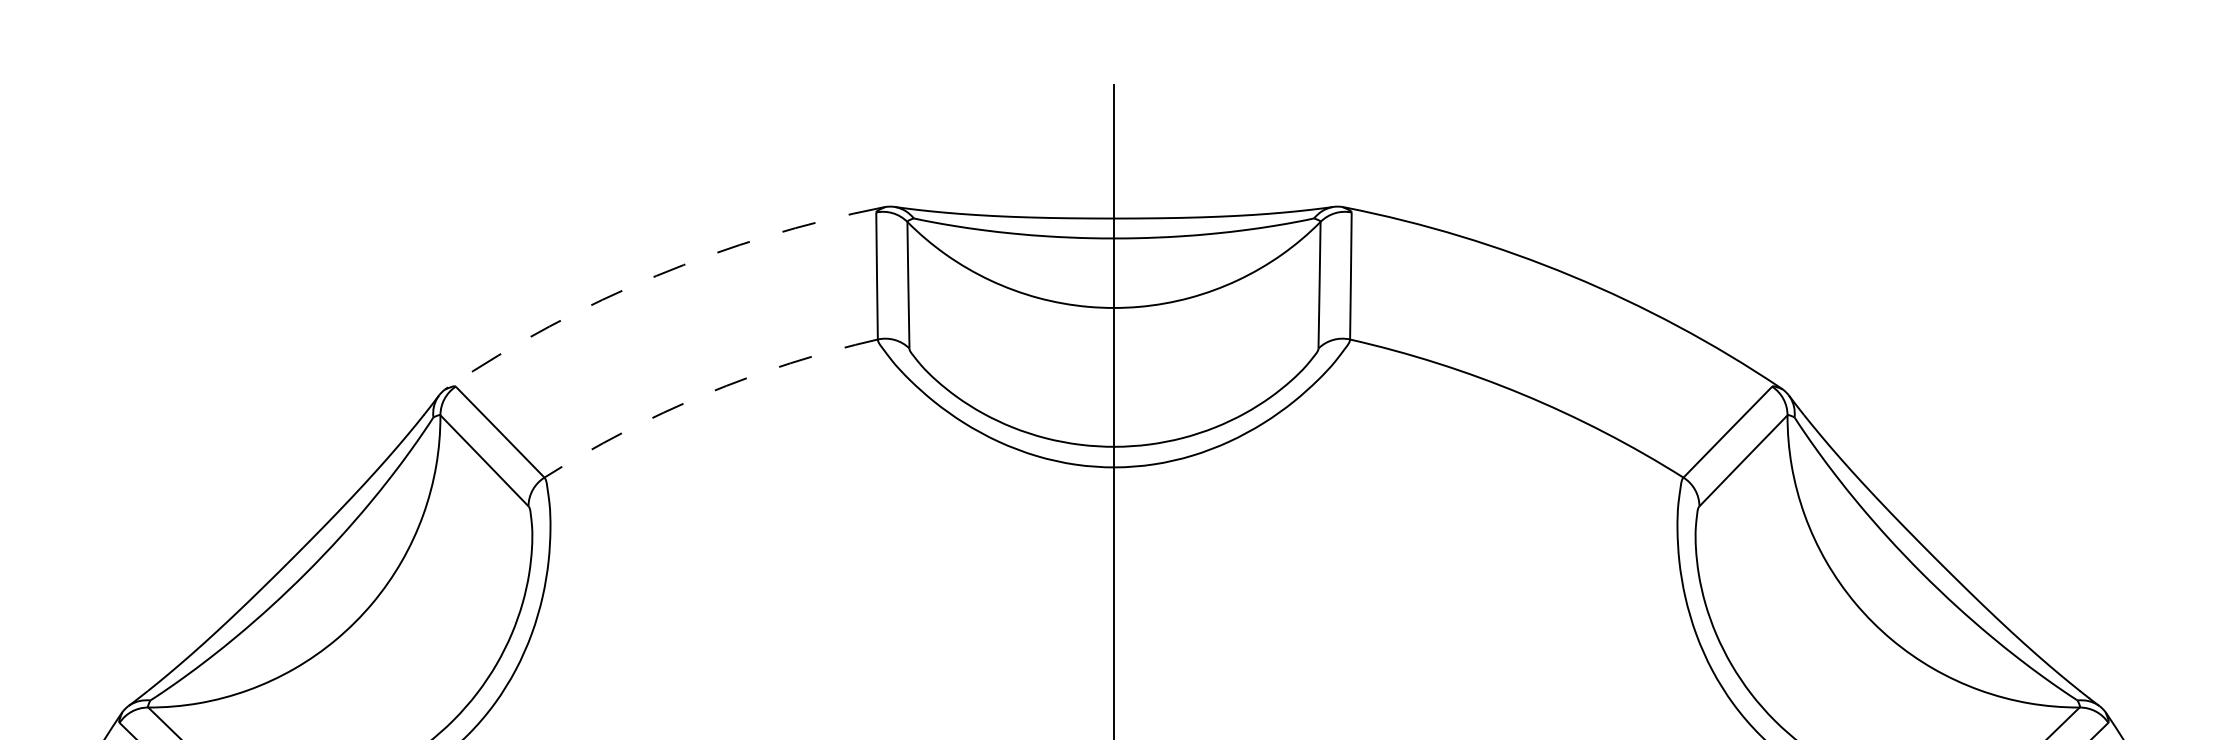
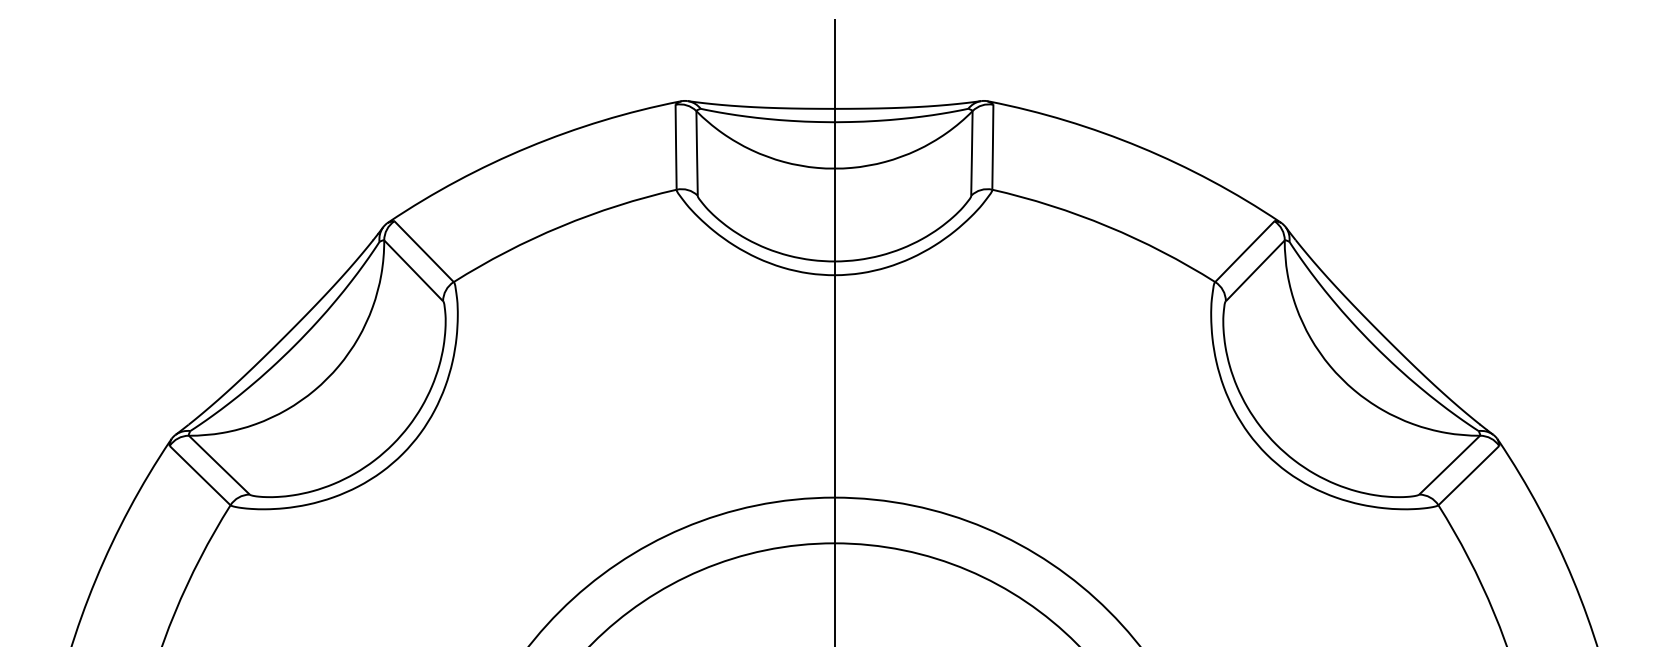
arc: (656, 276) -> (528, 147), dashed -> solid
arc: (705, 394) -> (561, 226), dashed -> solid

